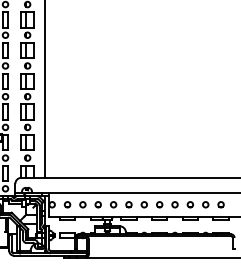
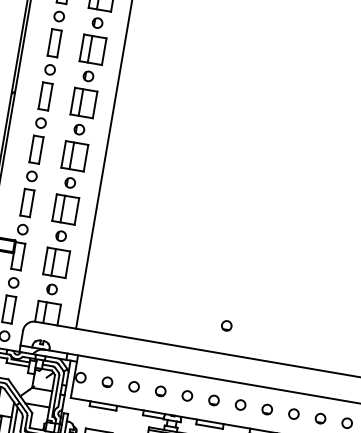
part: (128, 161) -> (226, 325), added

